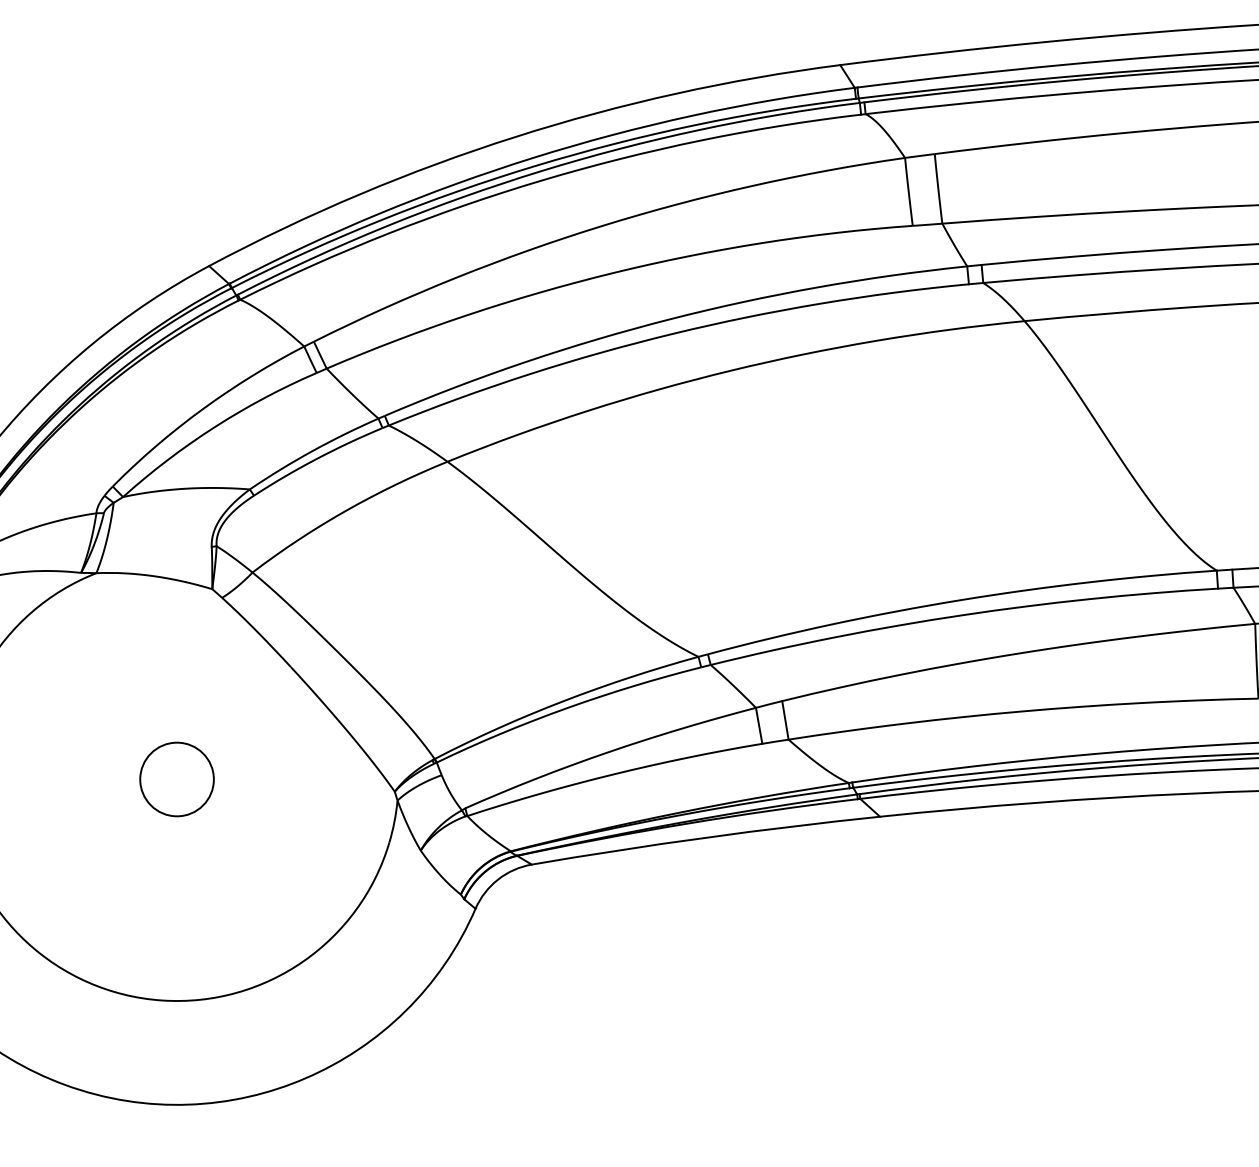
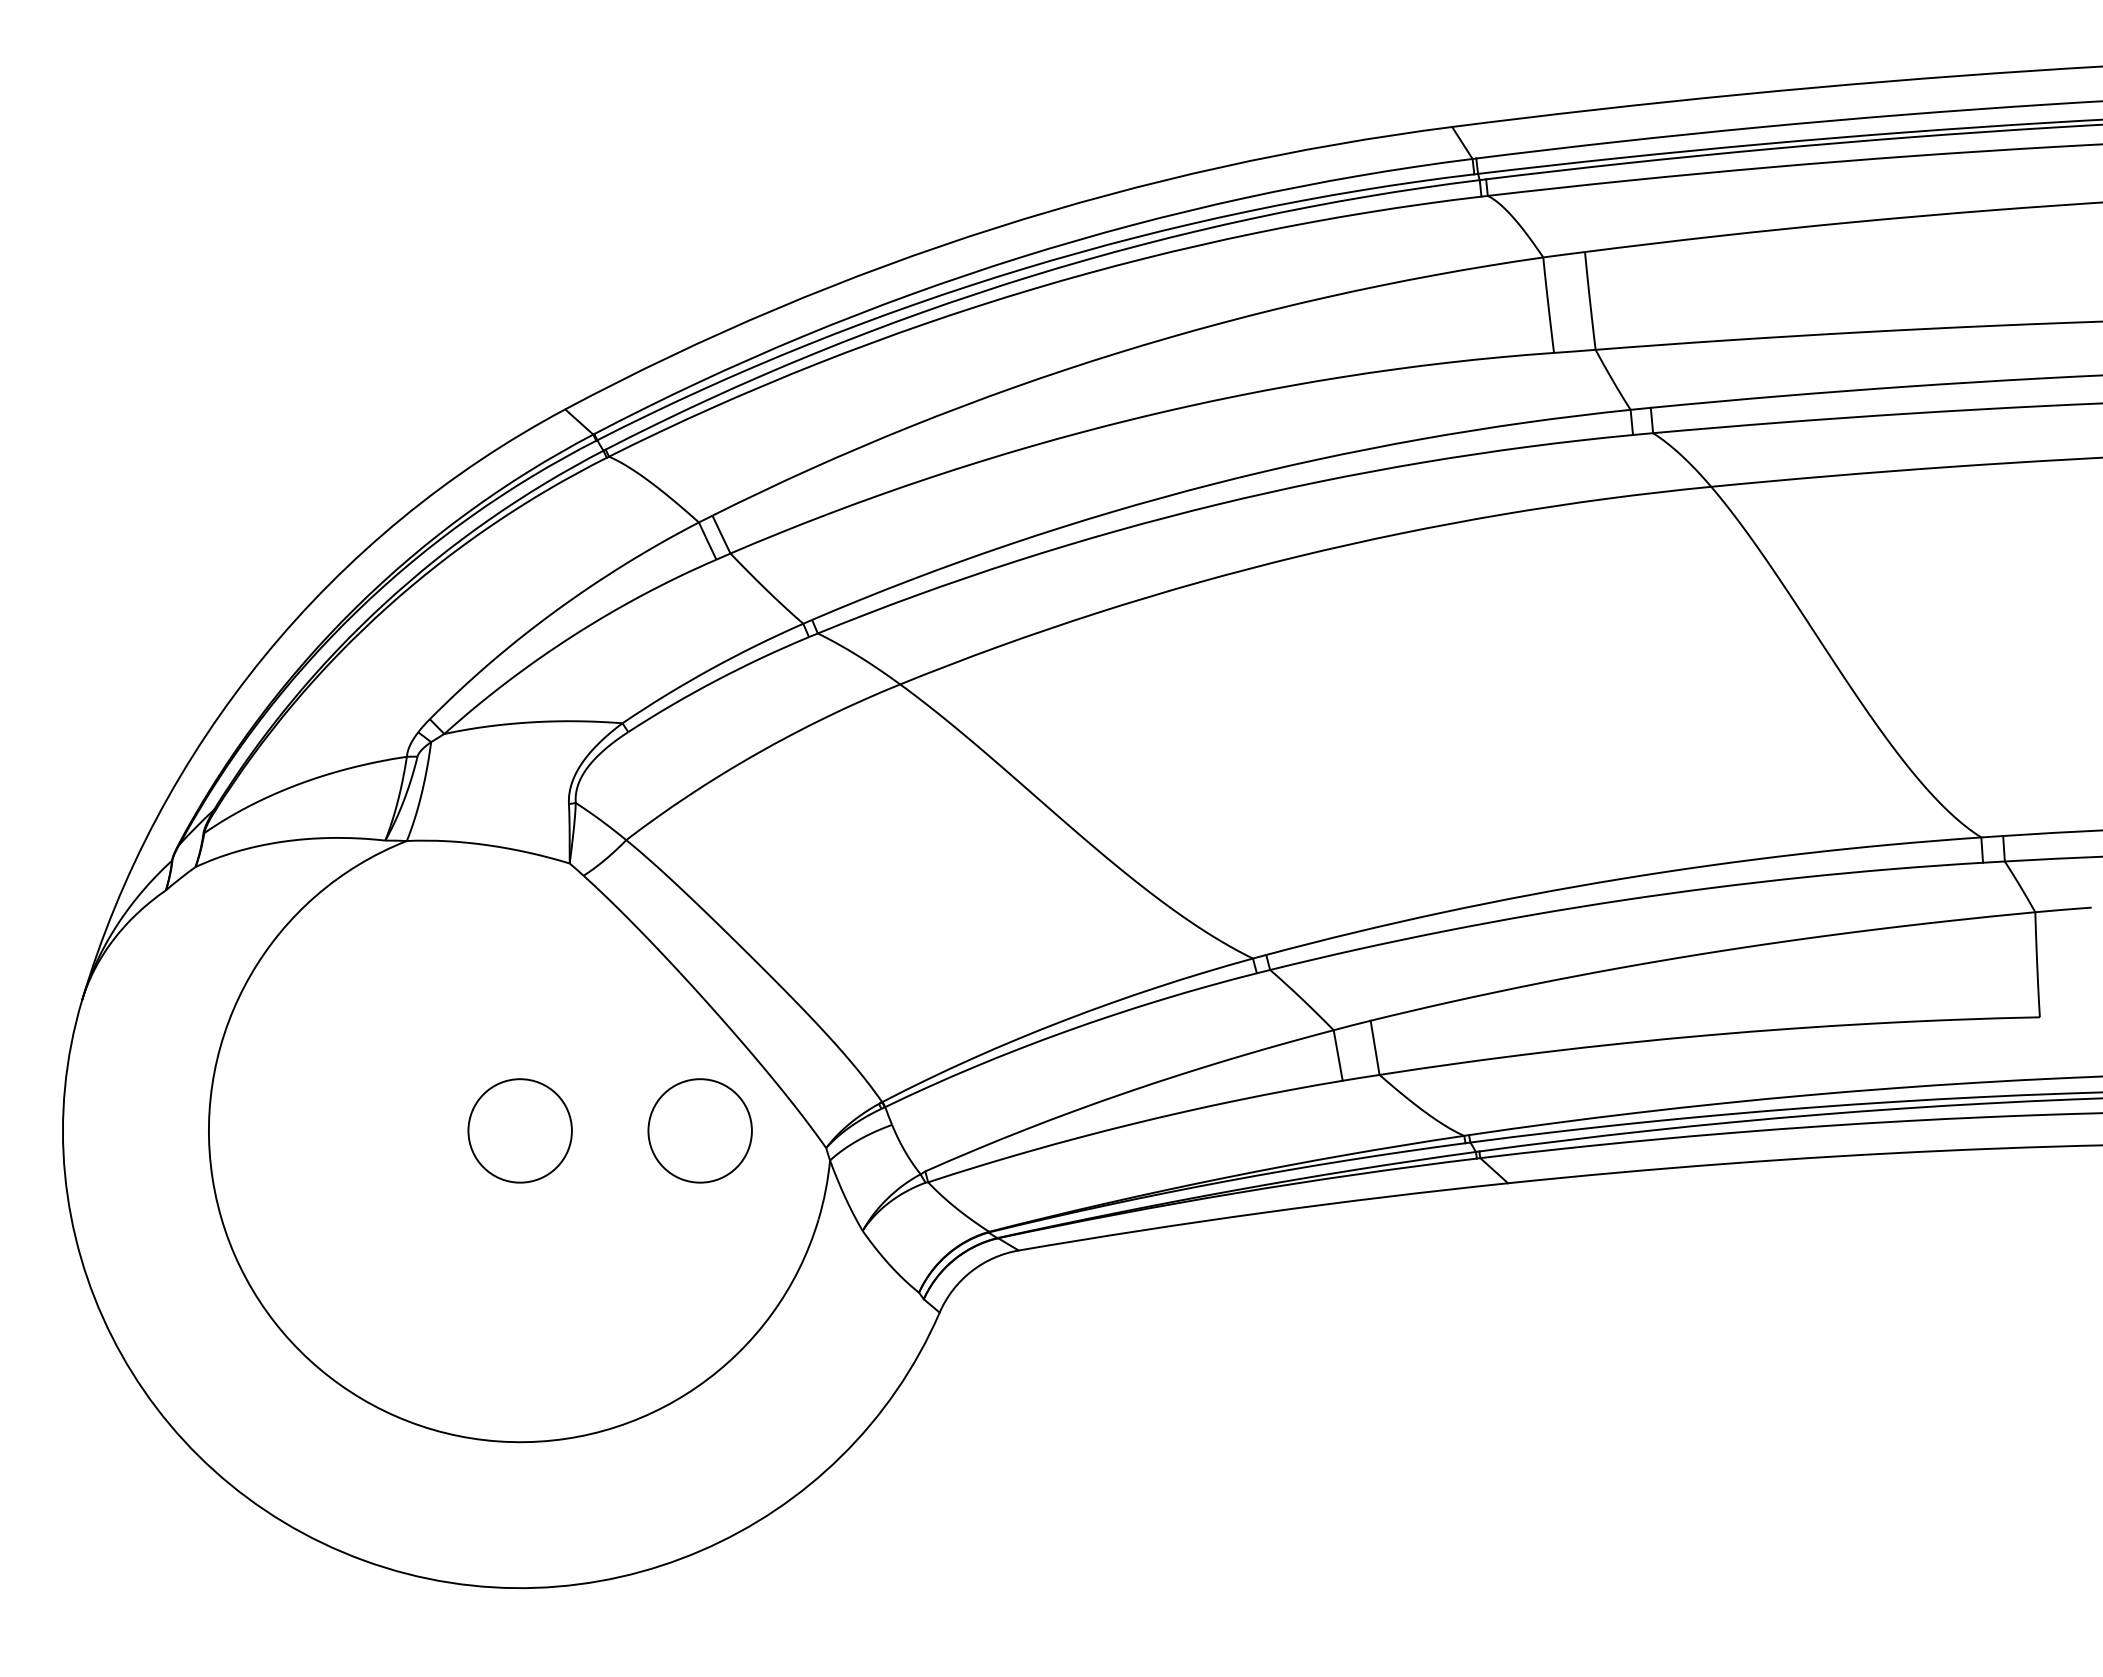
circle: (304, 779) -> (699, 1130), added

